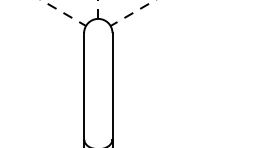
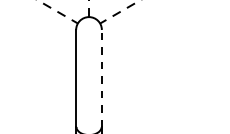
line: (112, 86) -> (101, 78), solid -> dashed

